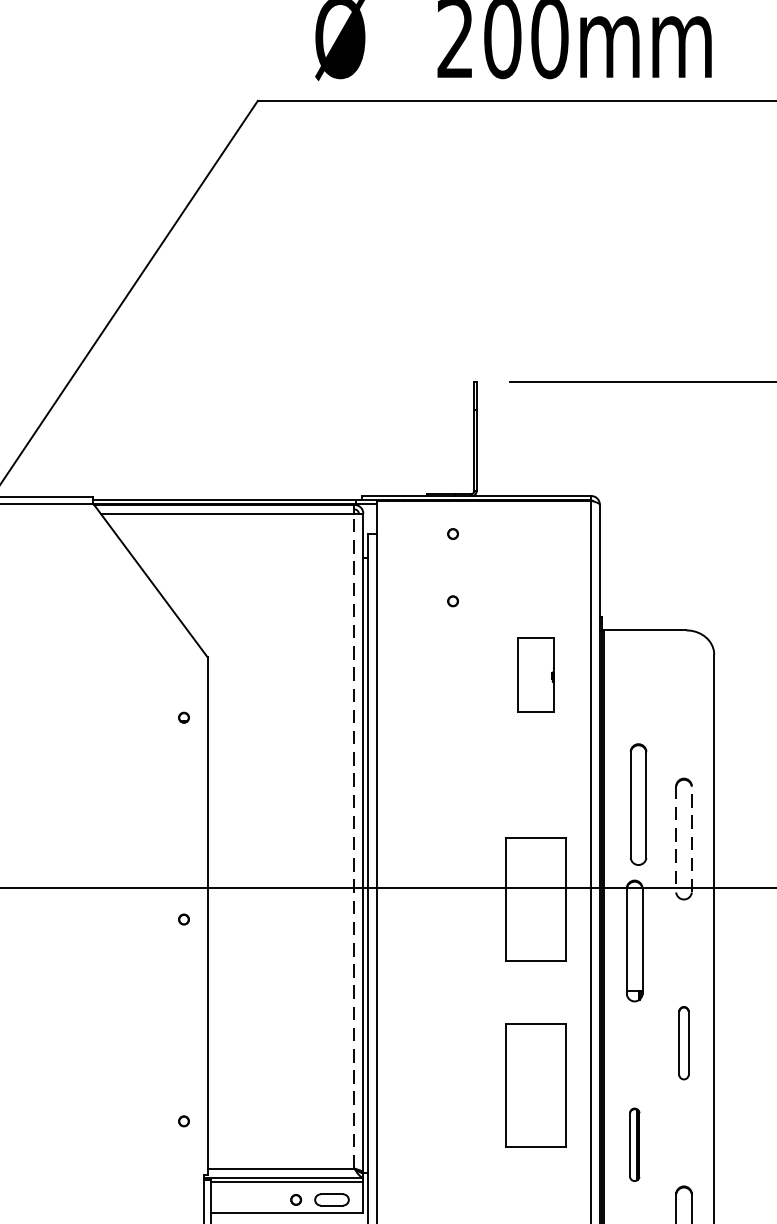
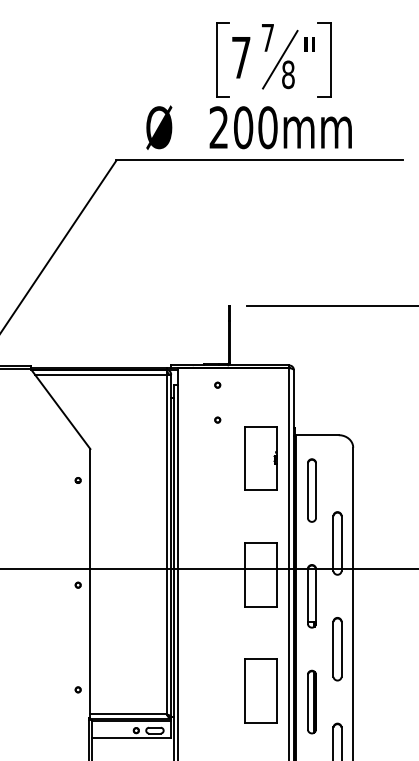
part: (535, 675) -> (260, 458), size x1.67
part: (637, 804) -> (311, 490), moved
line: (676, 839) -> (333, 543), dashed -> solid
line: (691, 839) -> (341, 543), dashed -> solid
line: (354, 841) -> (166, 544), dashed -> solid
part: (683, 1043) -> (337, 649), size x1.67
part: (535, 1083) -> (260, 690), moved
part: (633, 1143) -> (311, 701), size x1.67

